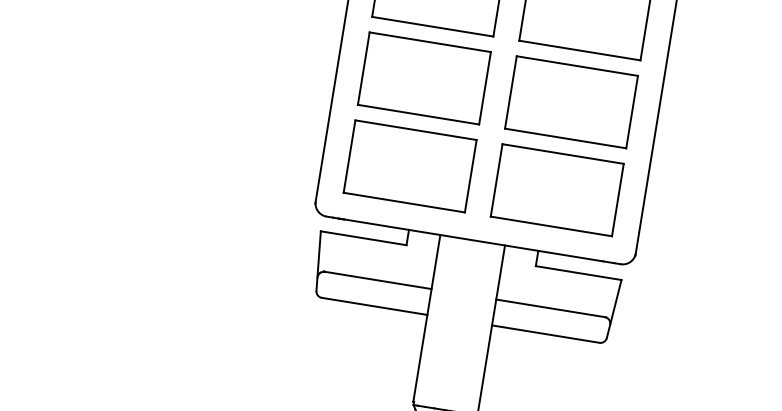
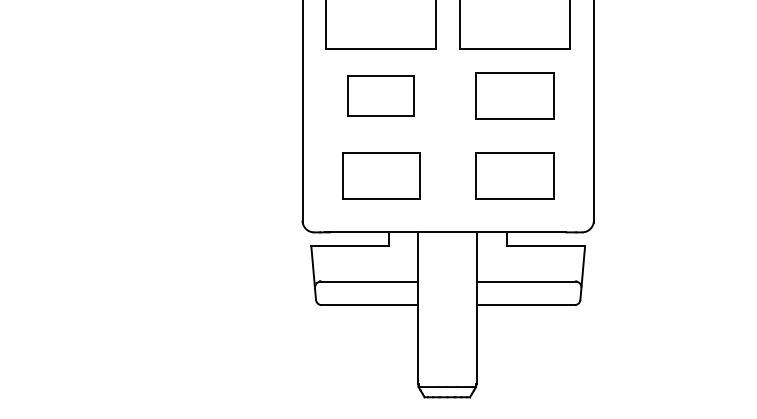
part: (423, 78) -> (380, 95), size x0.6
part: (570, 101) -> (514, 95), size x0.7
part: (409, 165) -> (380, 175), size x0.7
part: (556, 189) -> (514, 175), size x0.7

